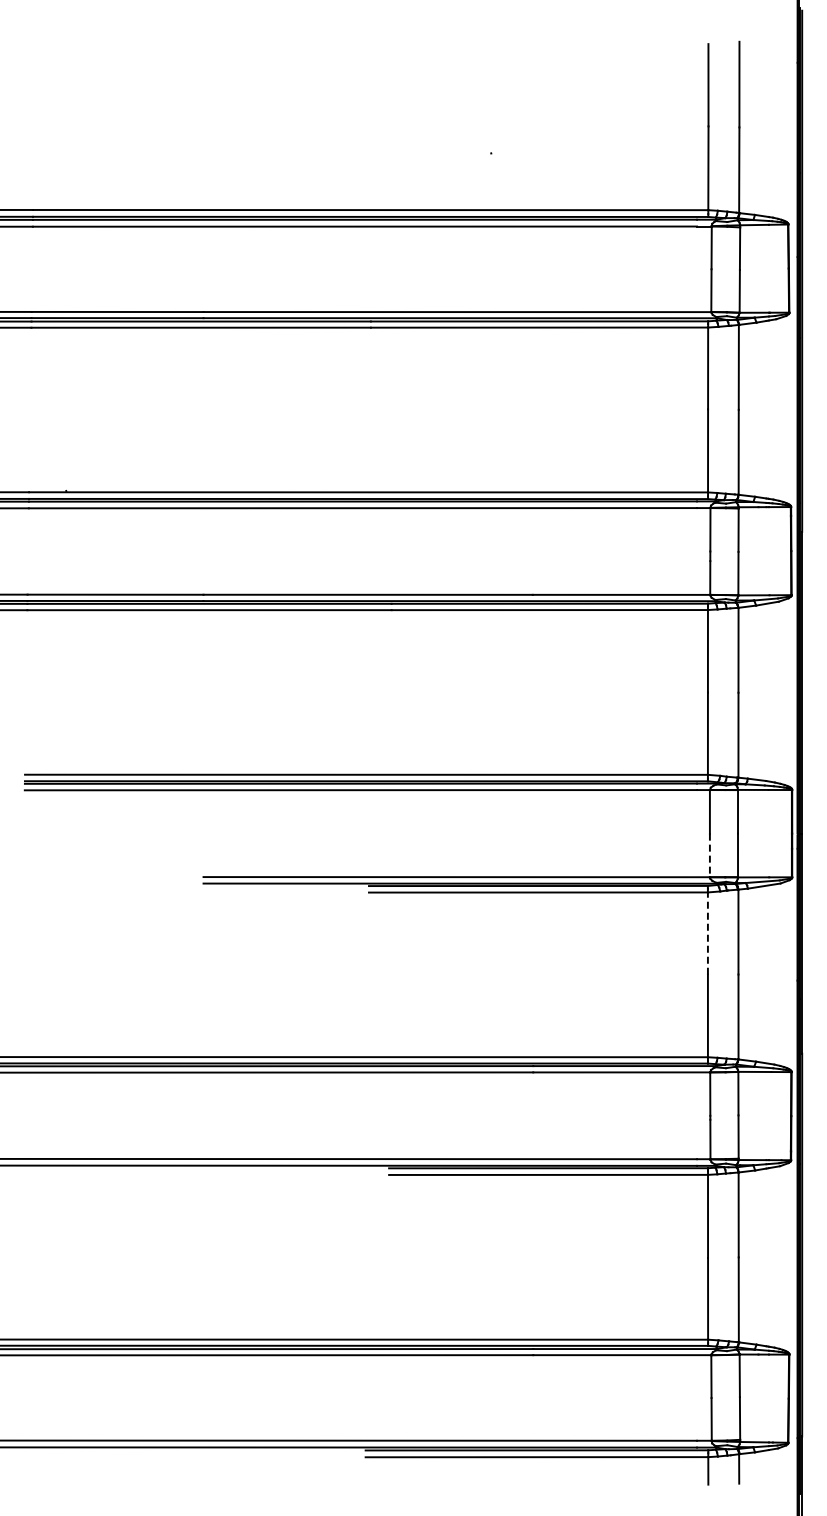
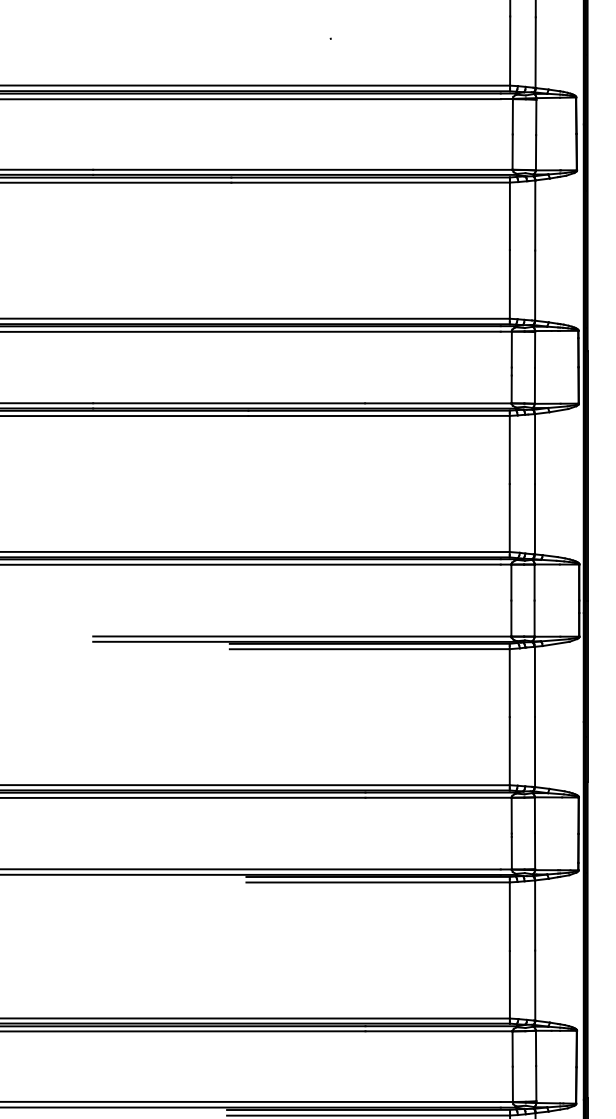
line: (709, 855) -> (511, 618), dashed -> solid
line: (707, 933) -> (509, 683), dashed -> solid

